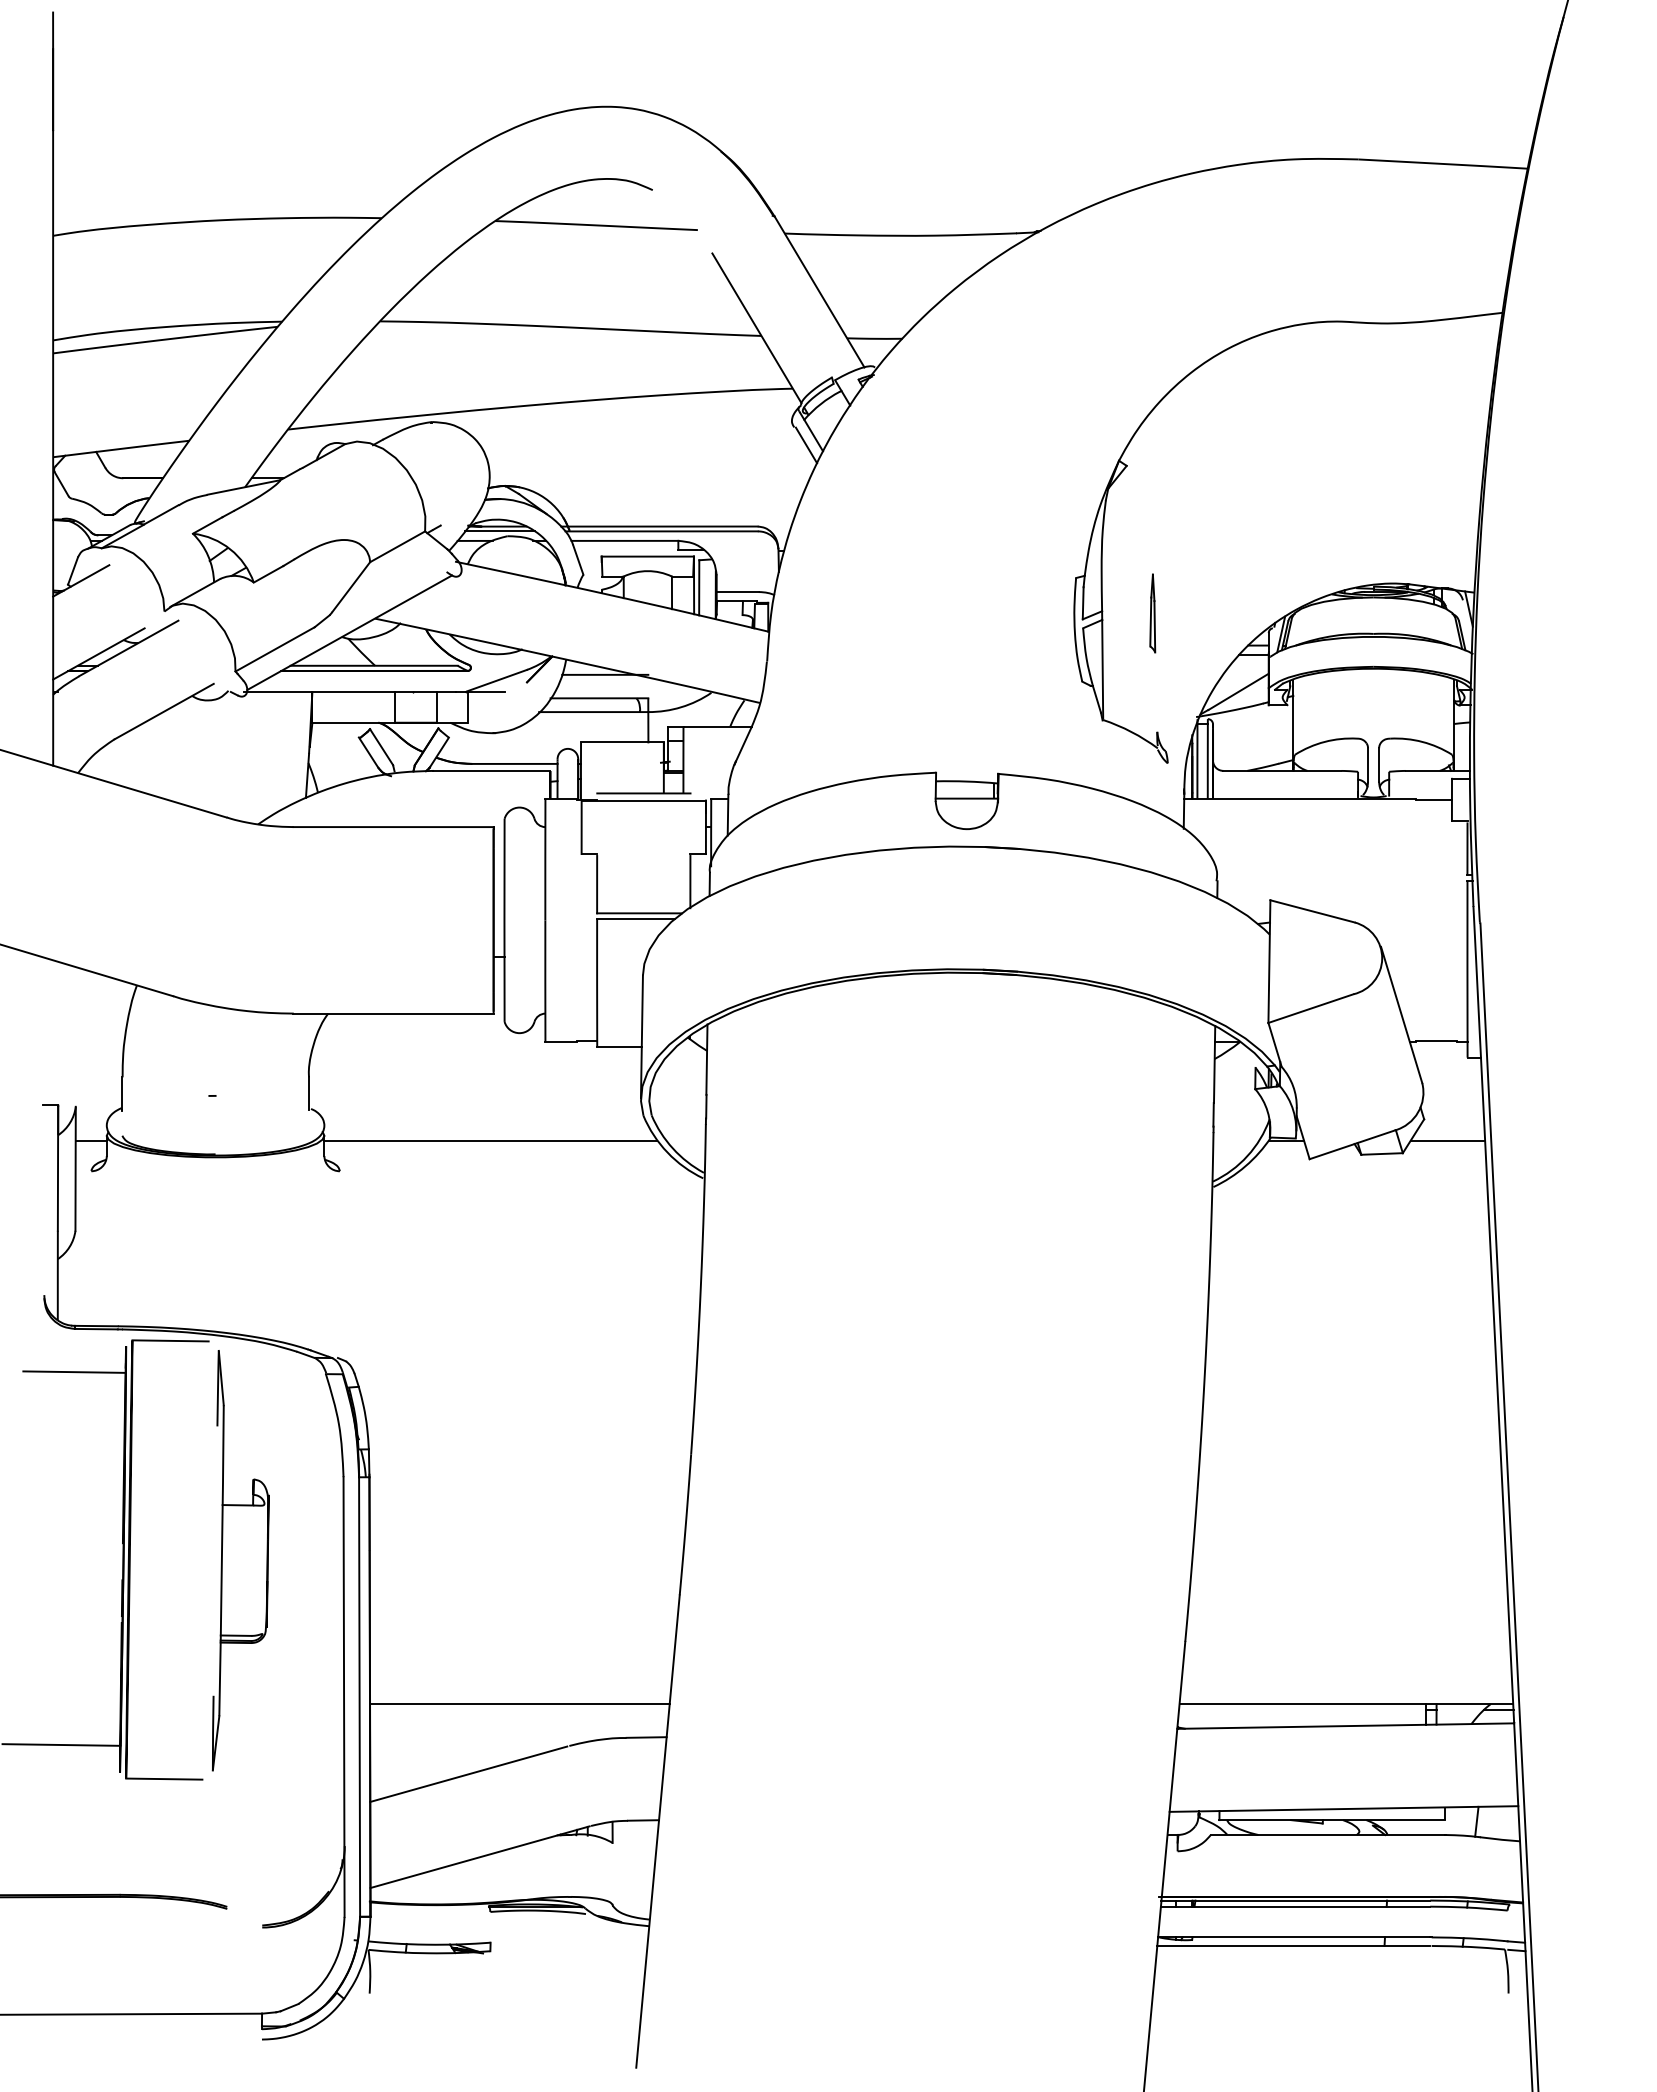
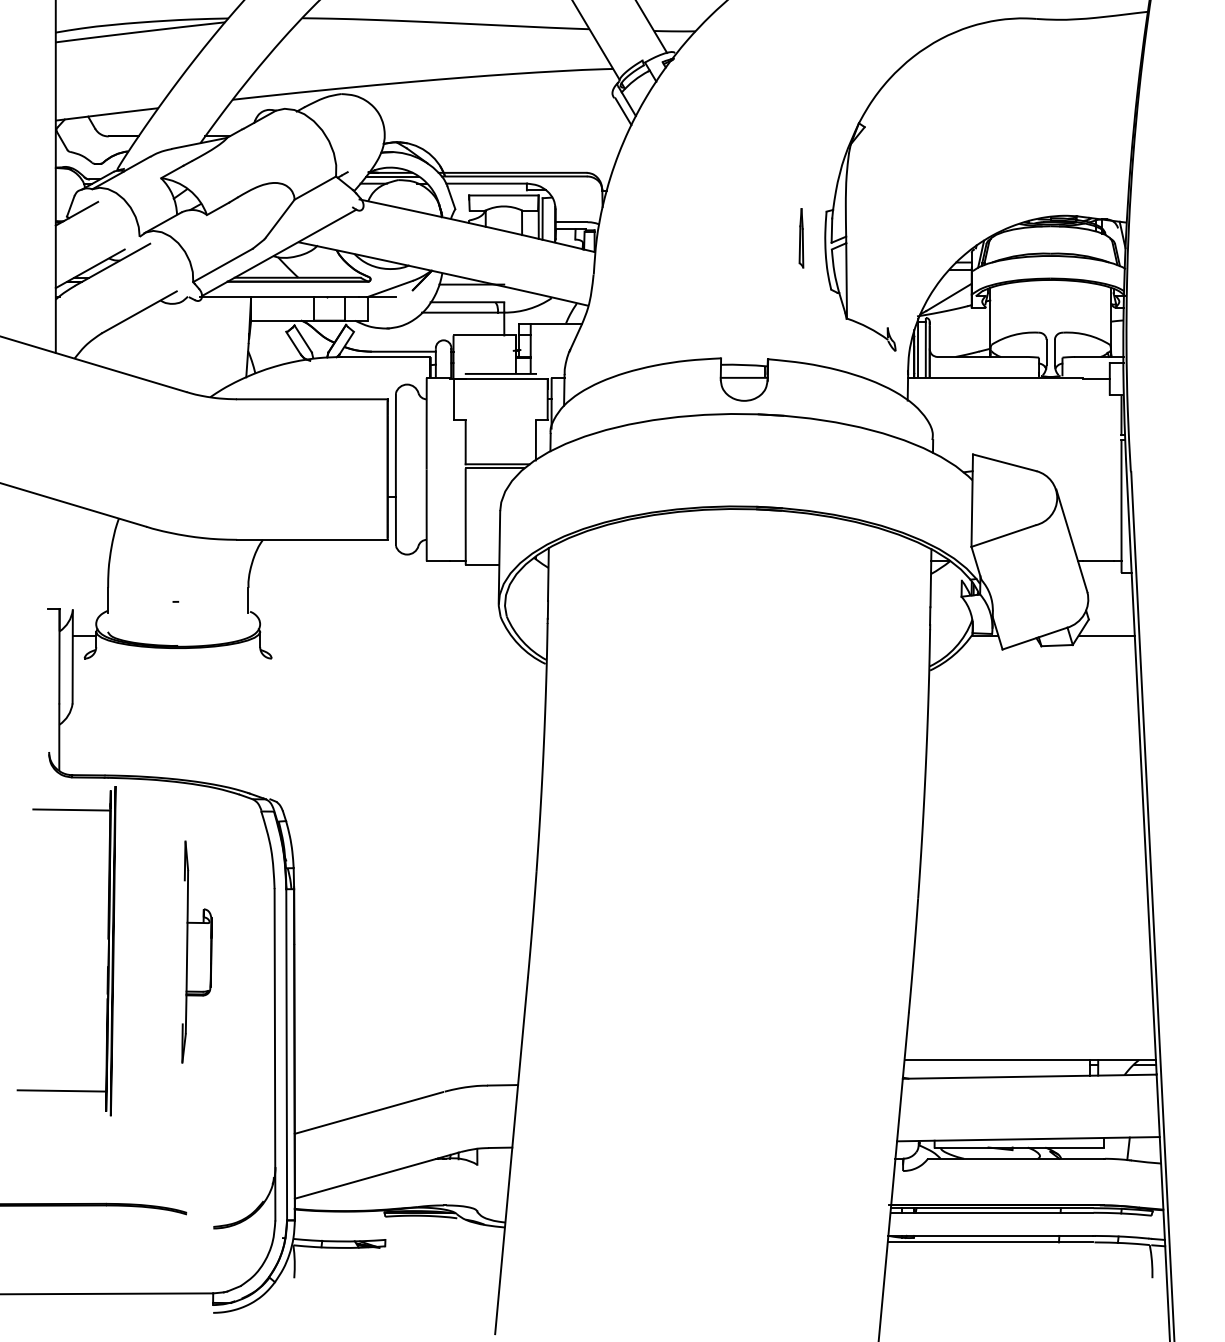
part: (1152, 613) -> (801, 238), moved
line: (490, 1140) -> (385, 635), removed
line: (170, 1340) -> (144, 786), removed
part: (240, 1560) -> (196, 951), size x0.7
line: (519, 1704) -> (407, 1060), removed
line: (164, 1778) -> (139, 1116), removed

